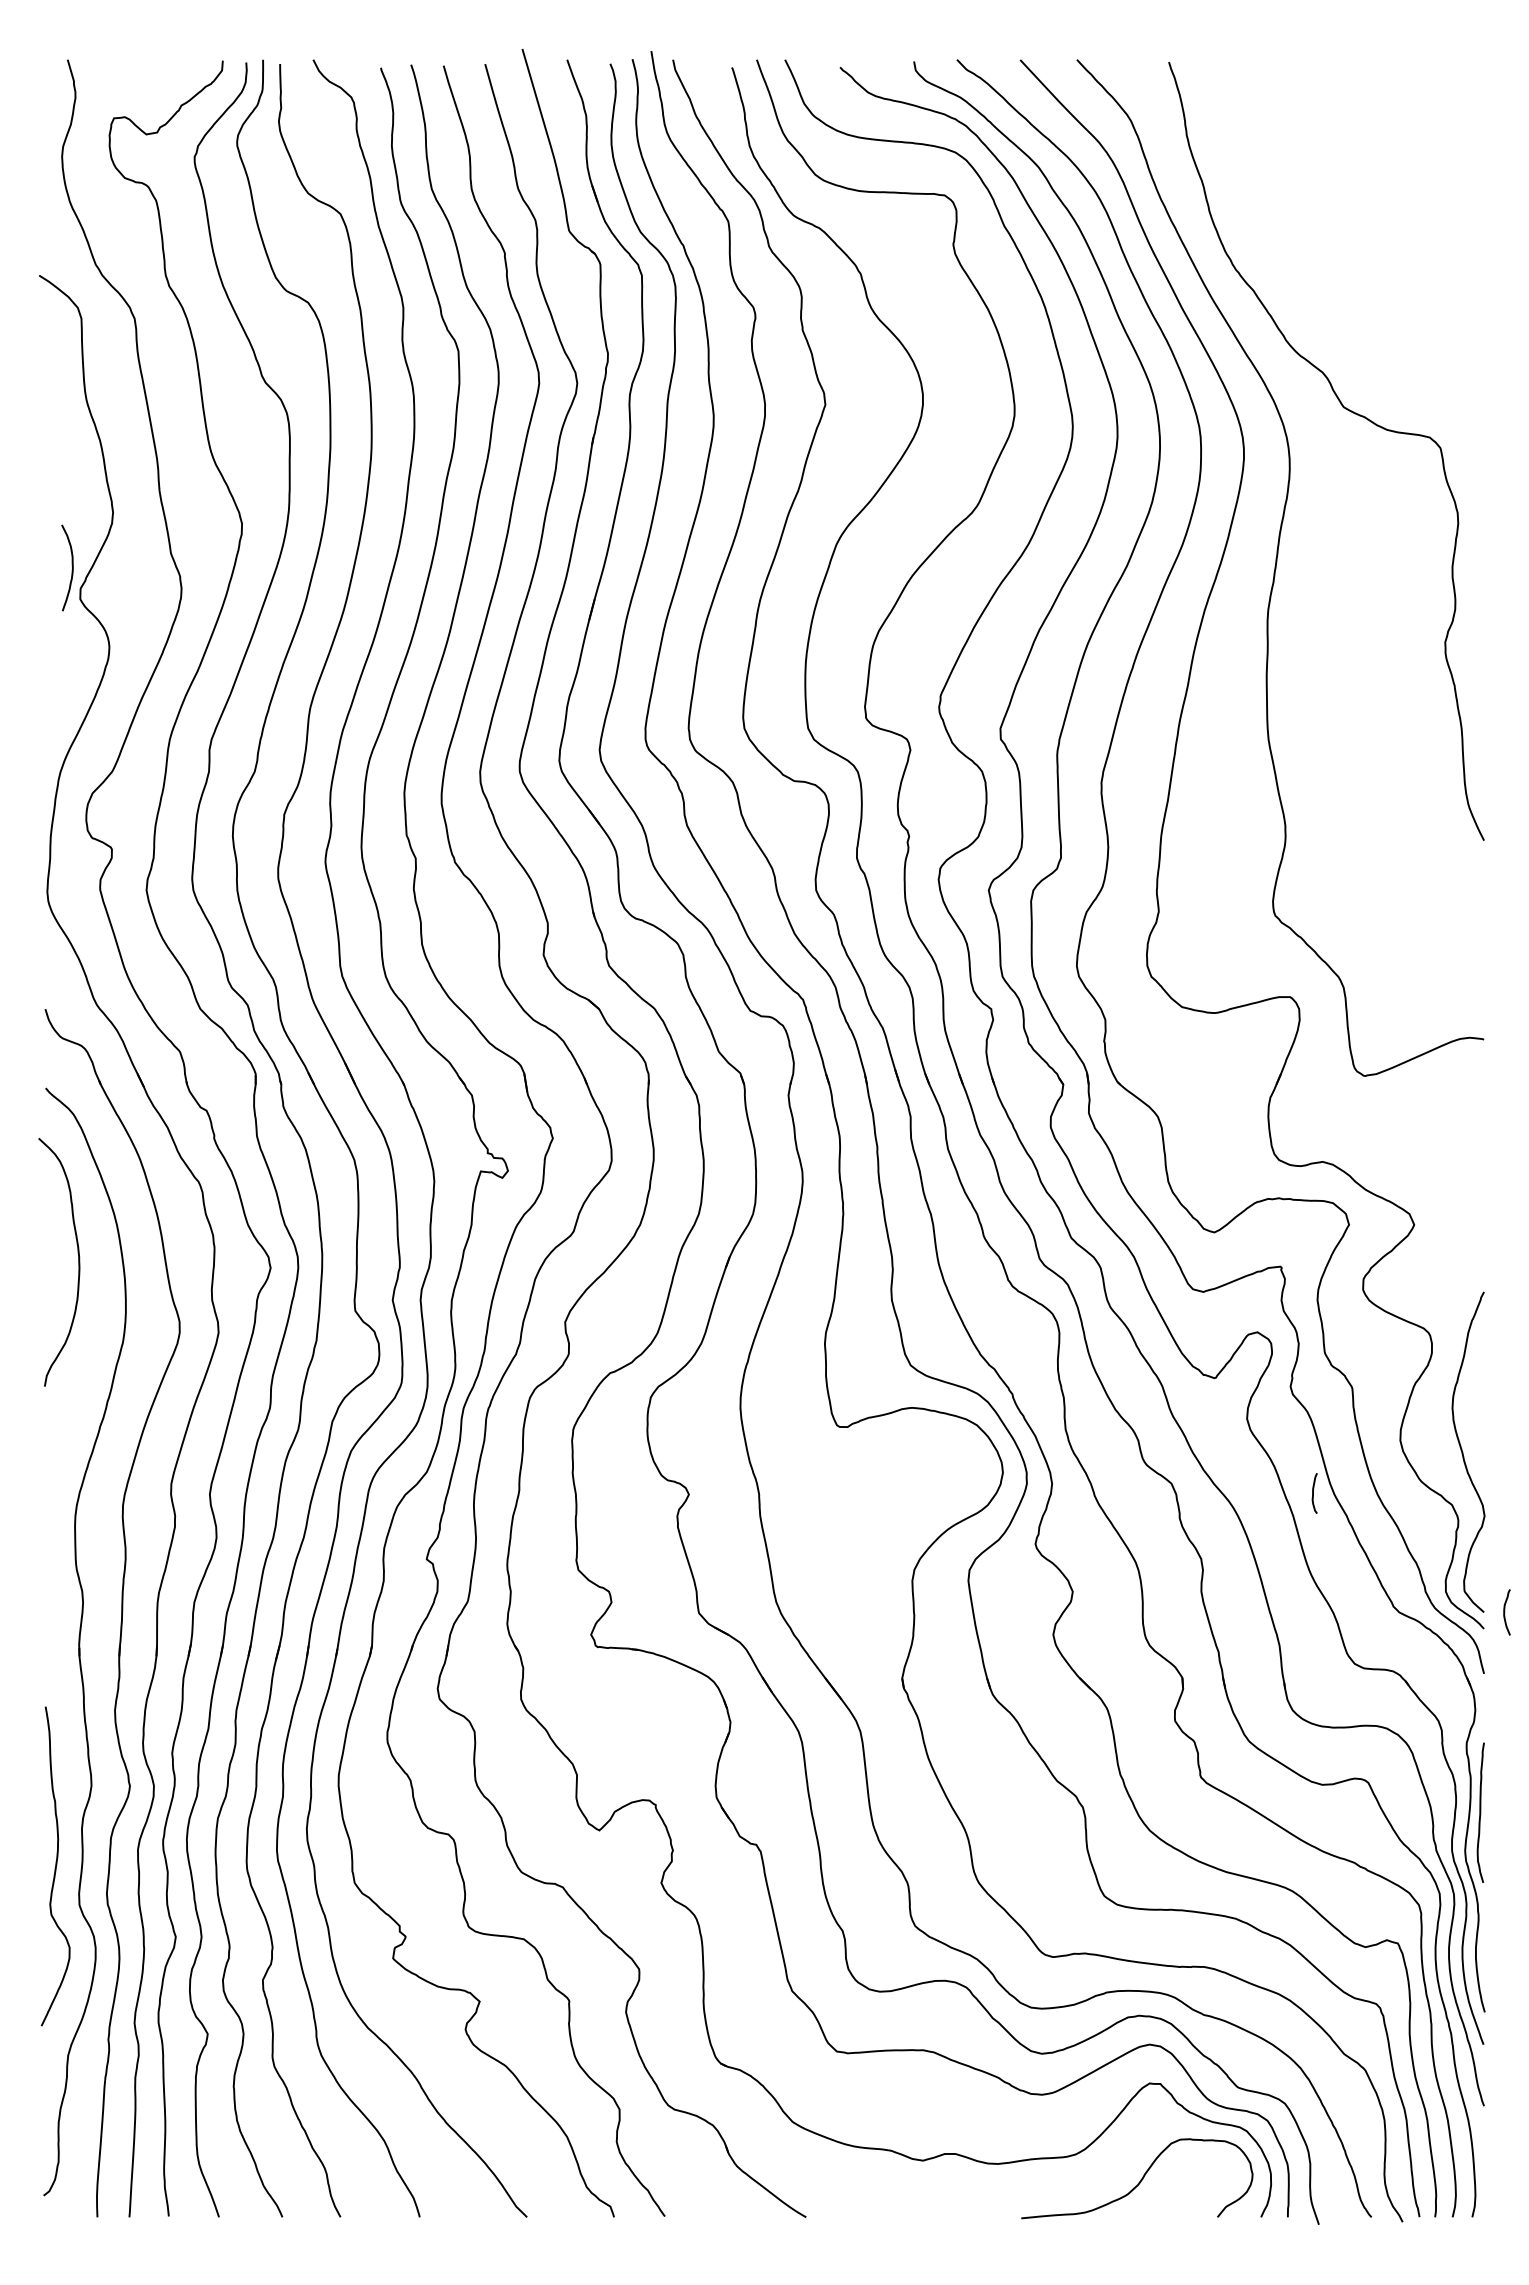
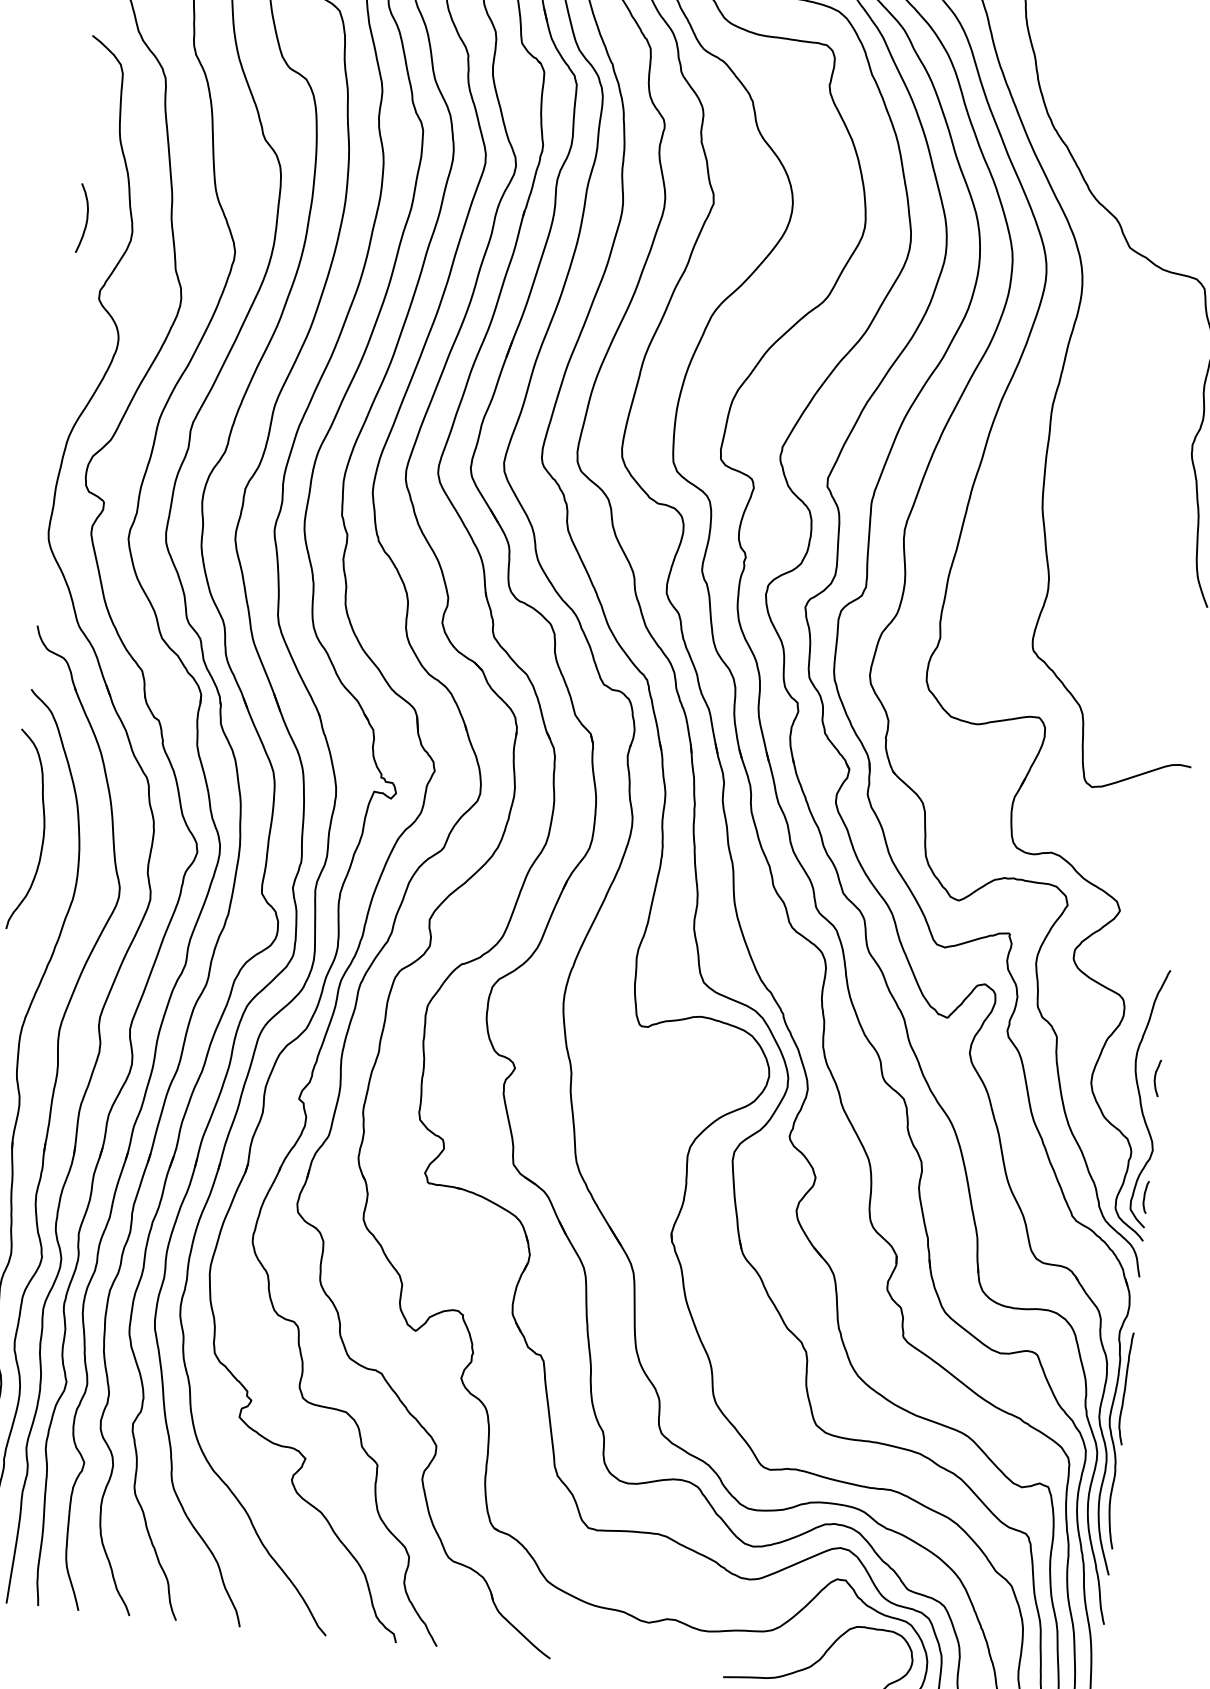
curve: (71, 566) -> (86, 217), moved
curve: (1313, 1493) -> (1144, 1197), moved
curve: (1505, 1612) -> (1155, 1078), moved

